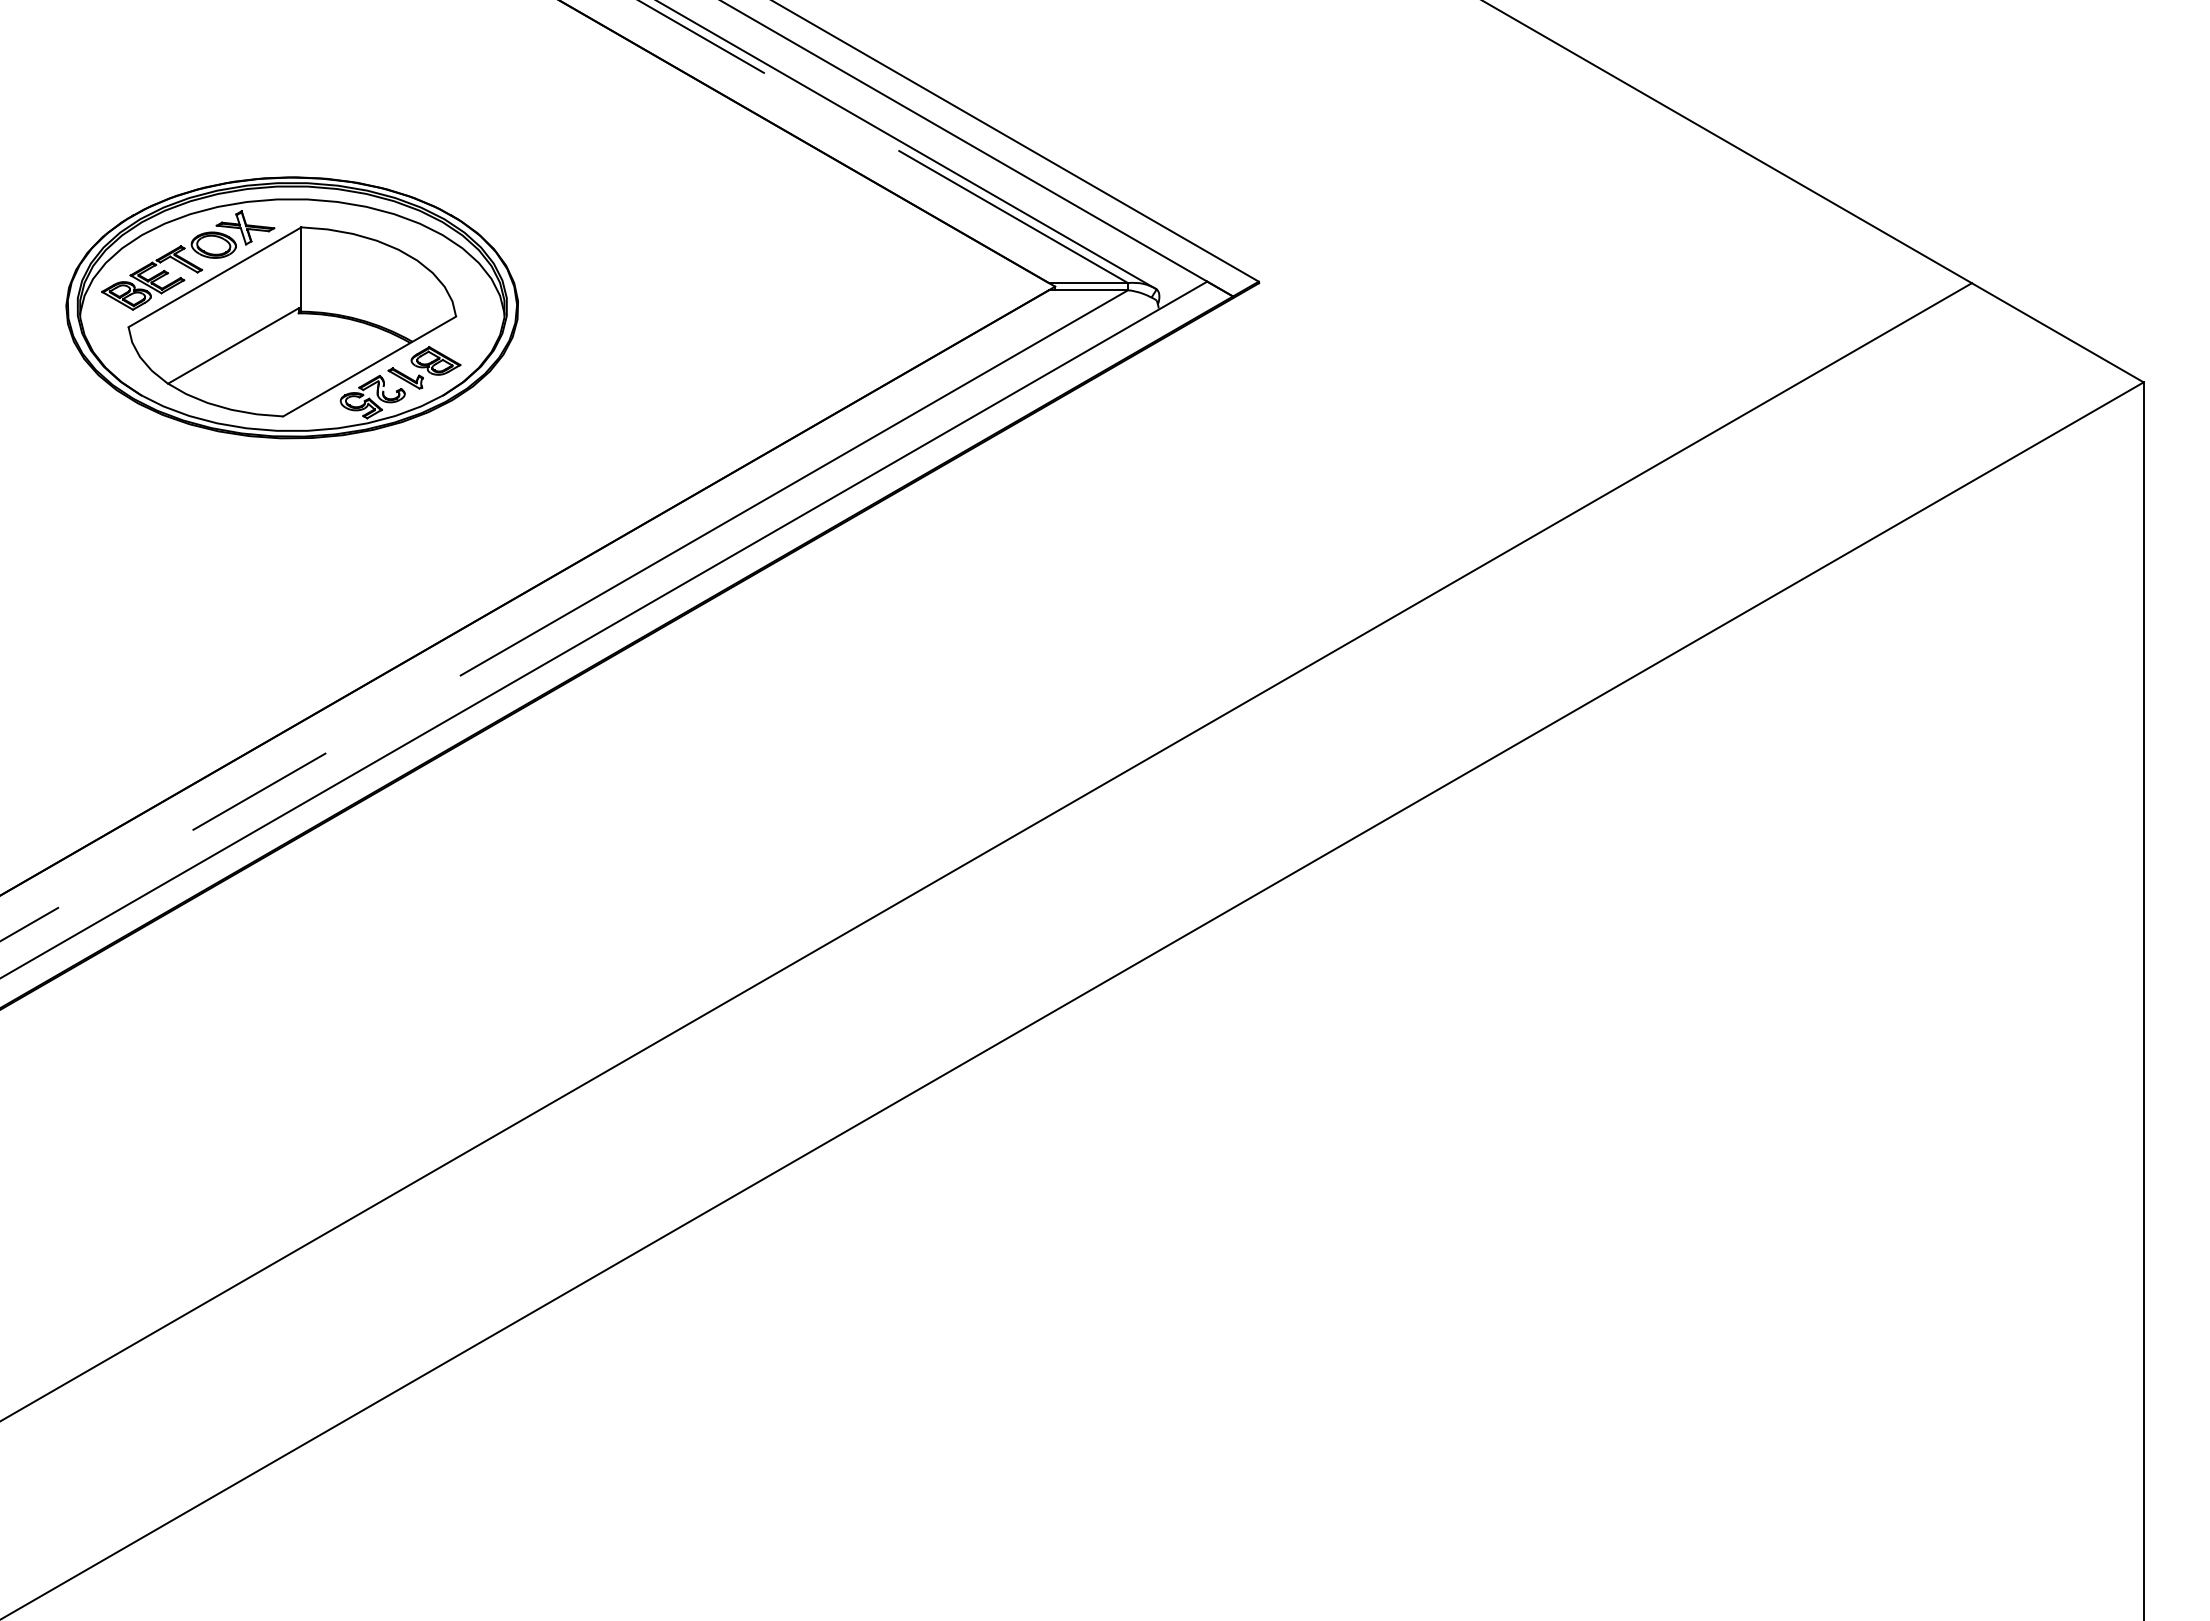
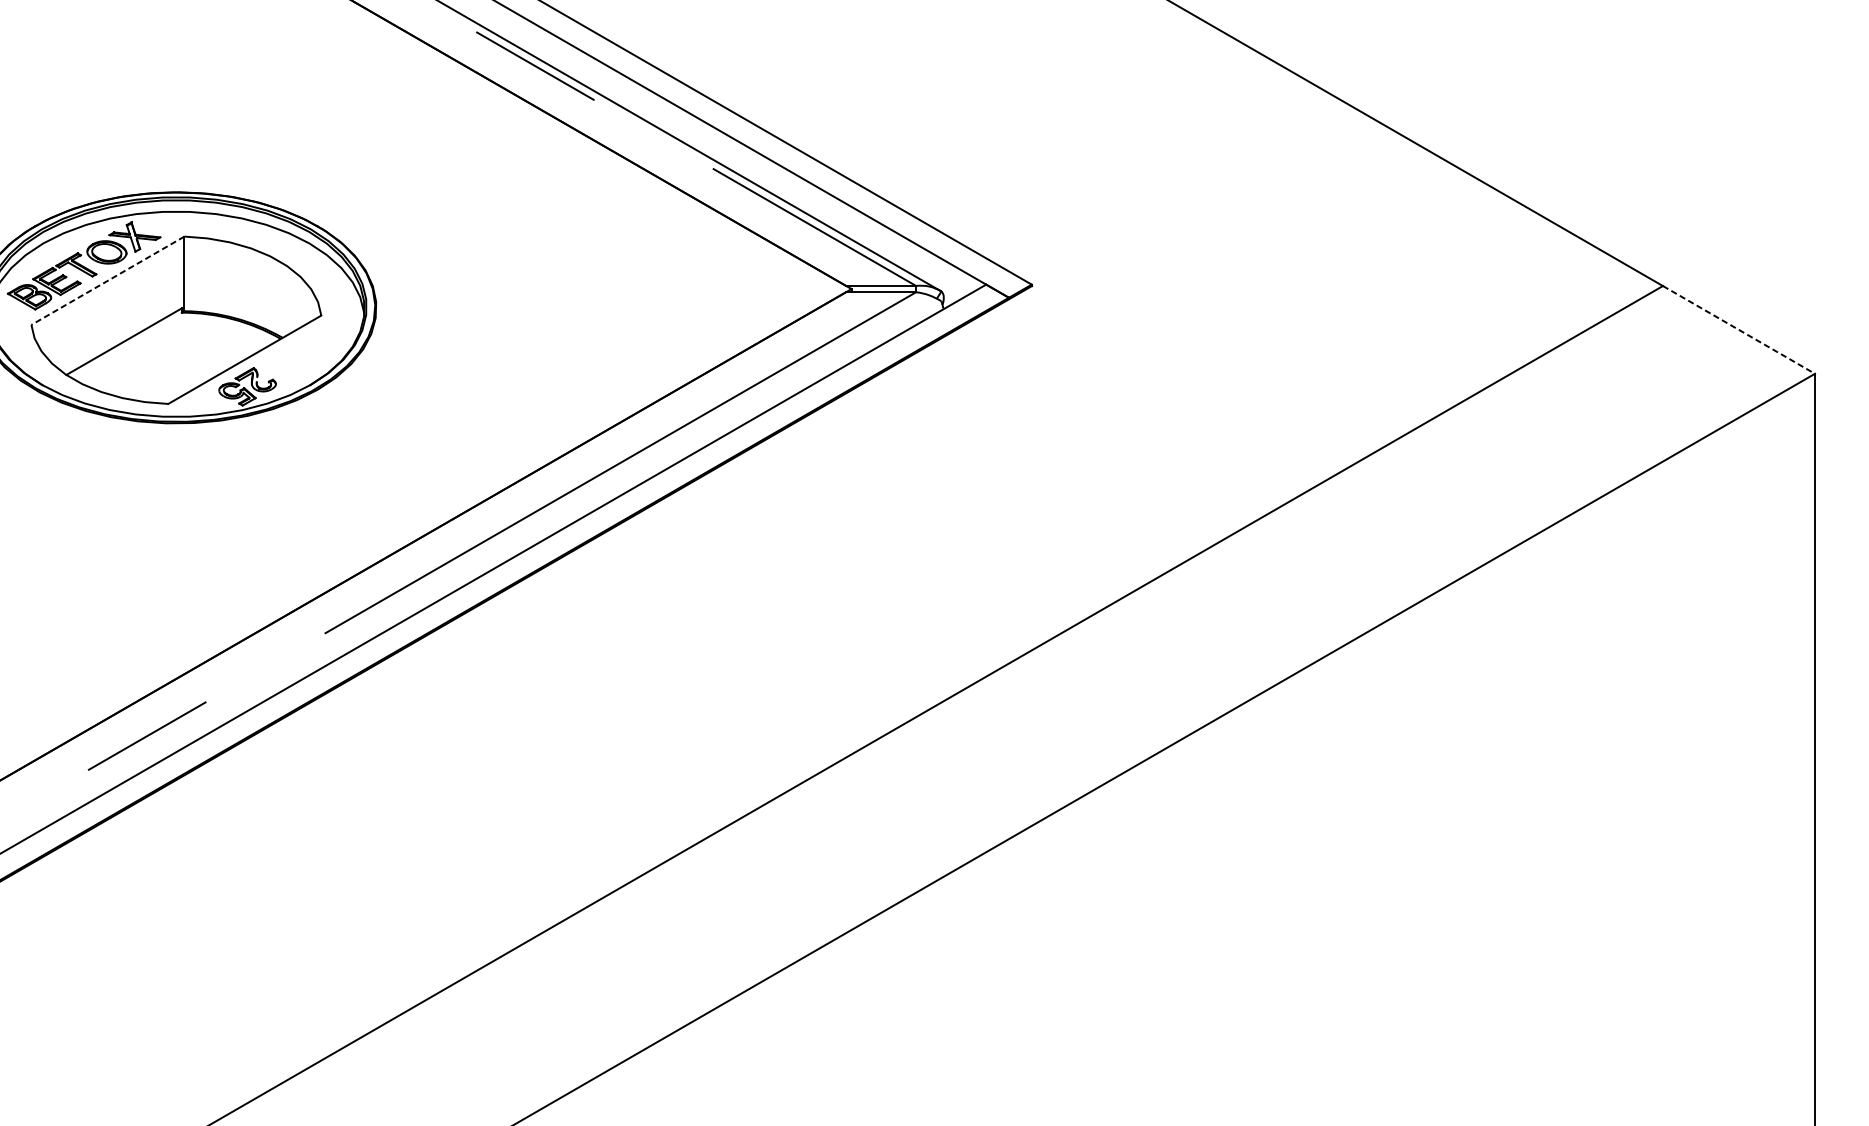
line: (215, 277) -> (108, 280), solid -> dashed
line: (2058, 333) -> (1739, 330), solid -> dashed
part: (424, 367) -> (293, 360), removed

